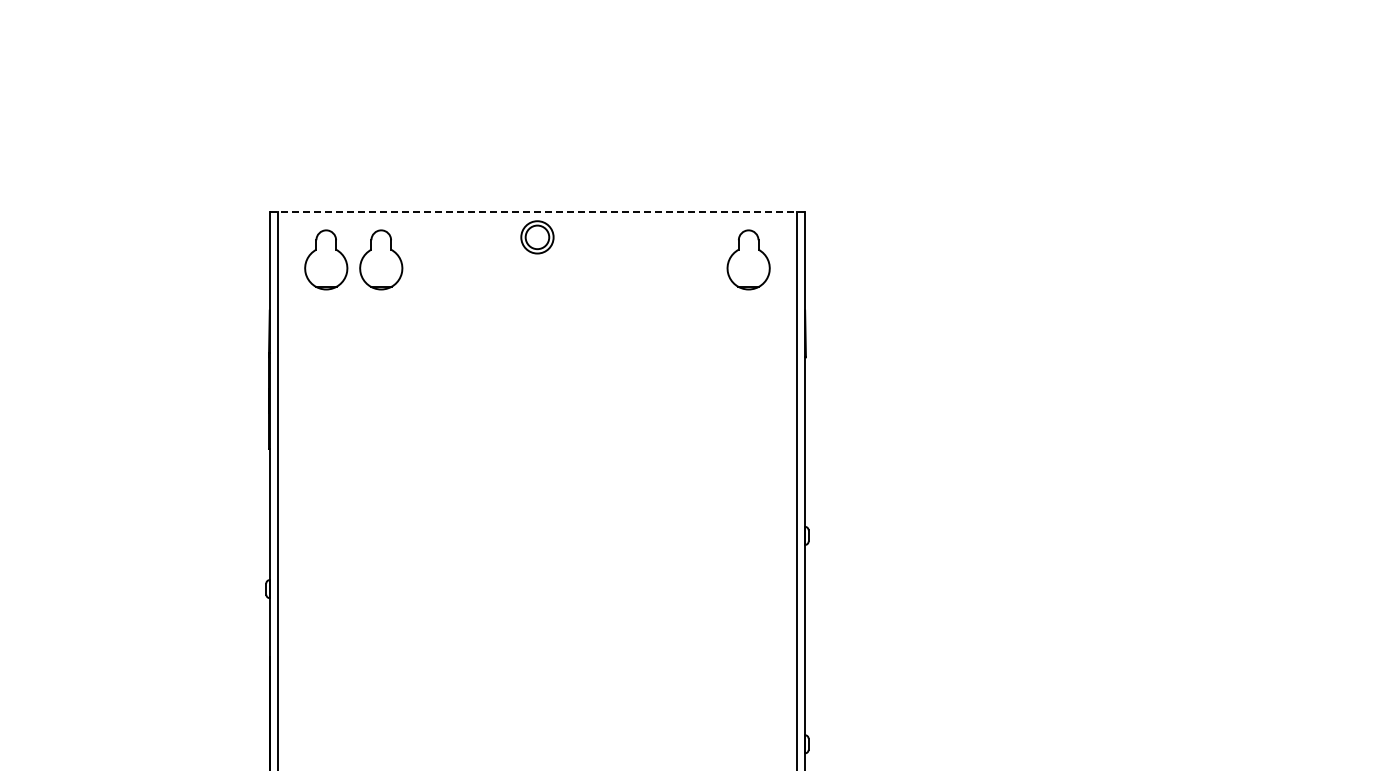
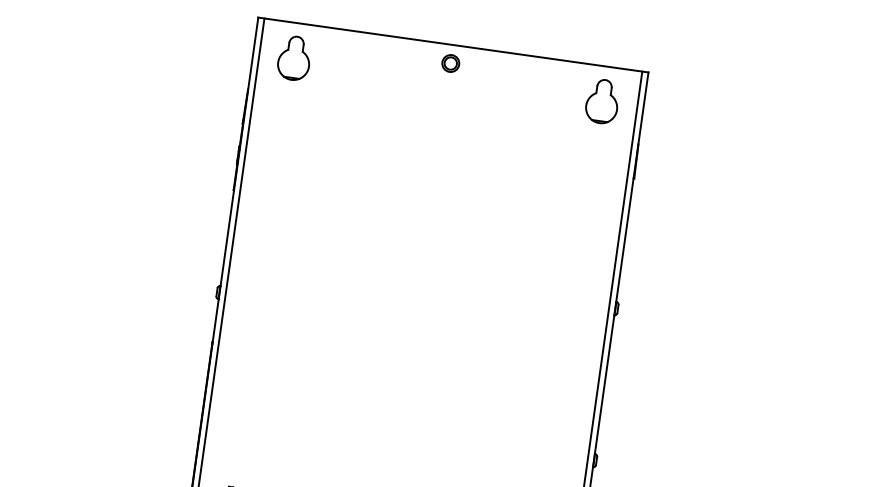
line: (537, 212) -> (453, 45), dashed -> solid
part: (537, 237) -> (450, 63), size x0.71
part: (381, 259) -> (334, 63), removed

